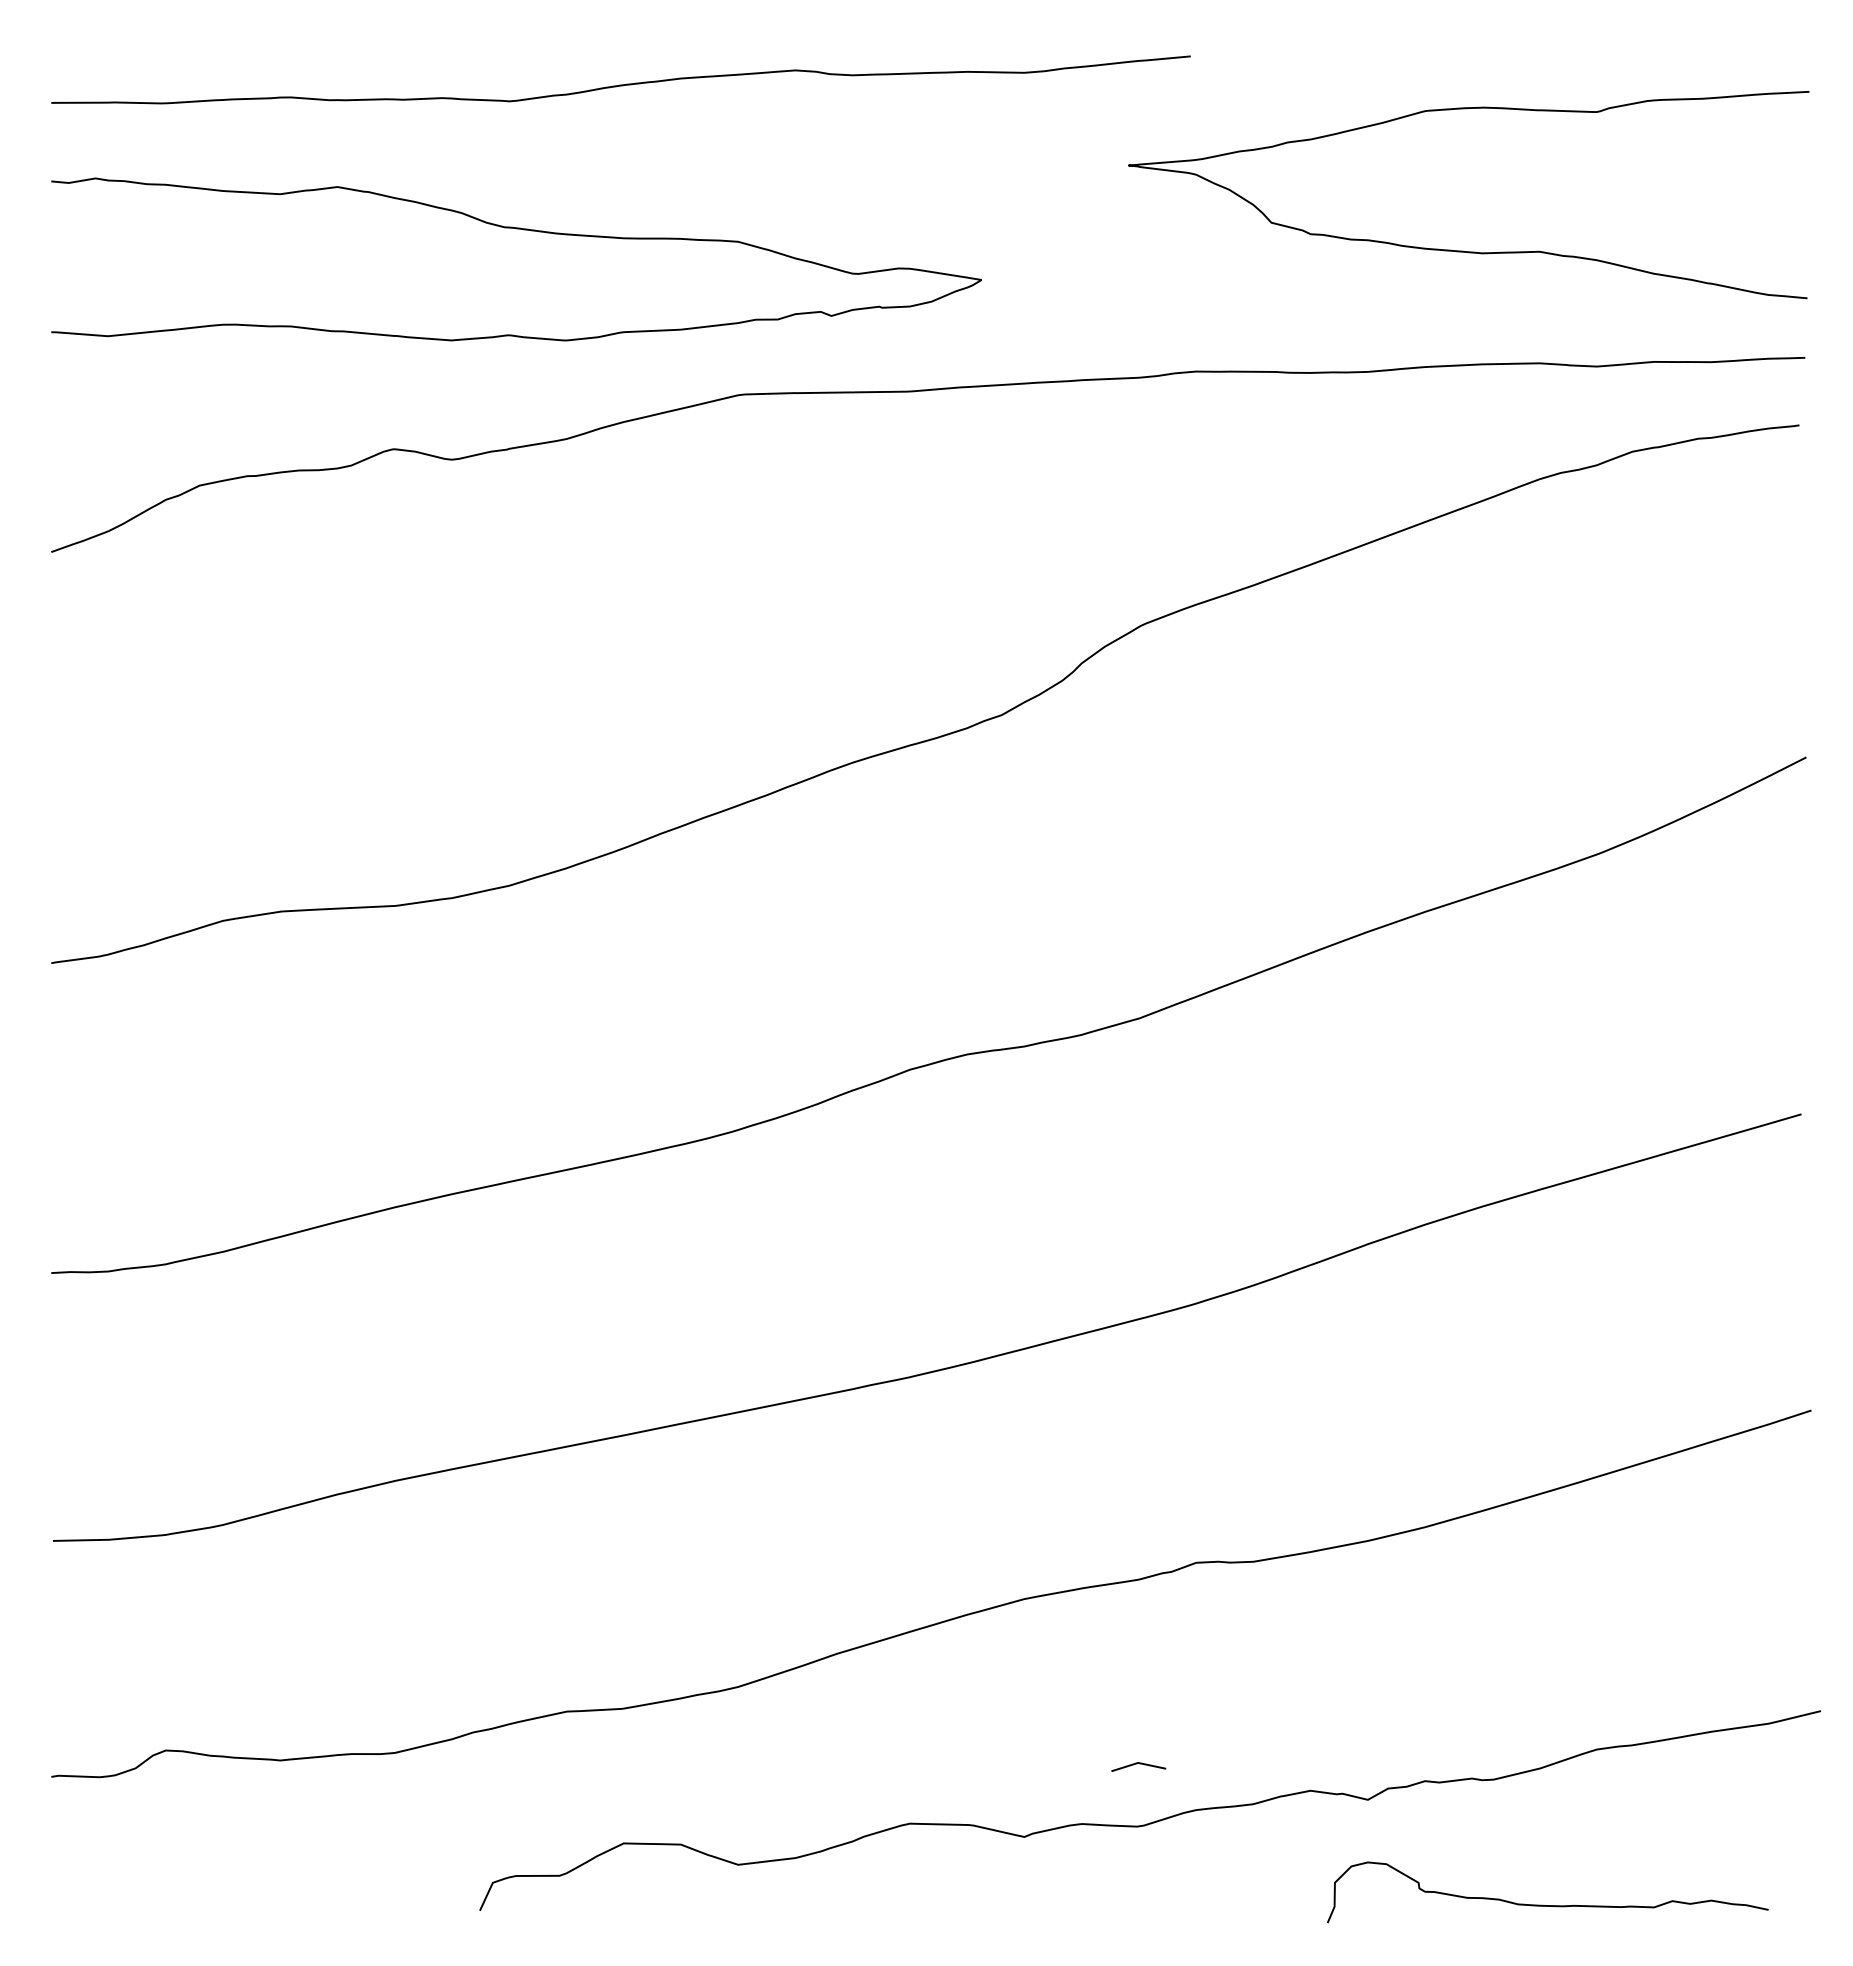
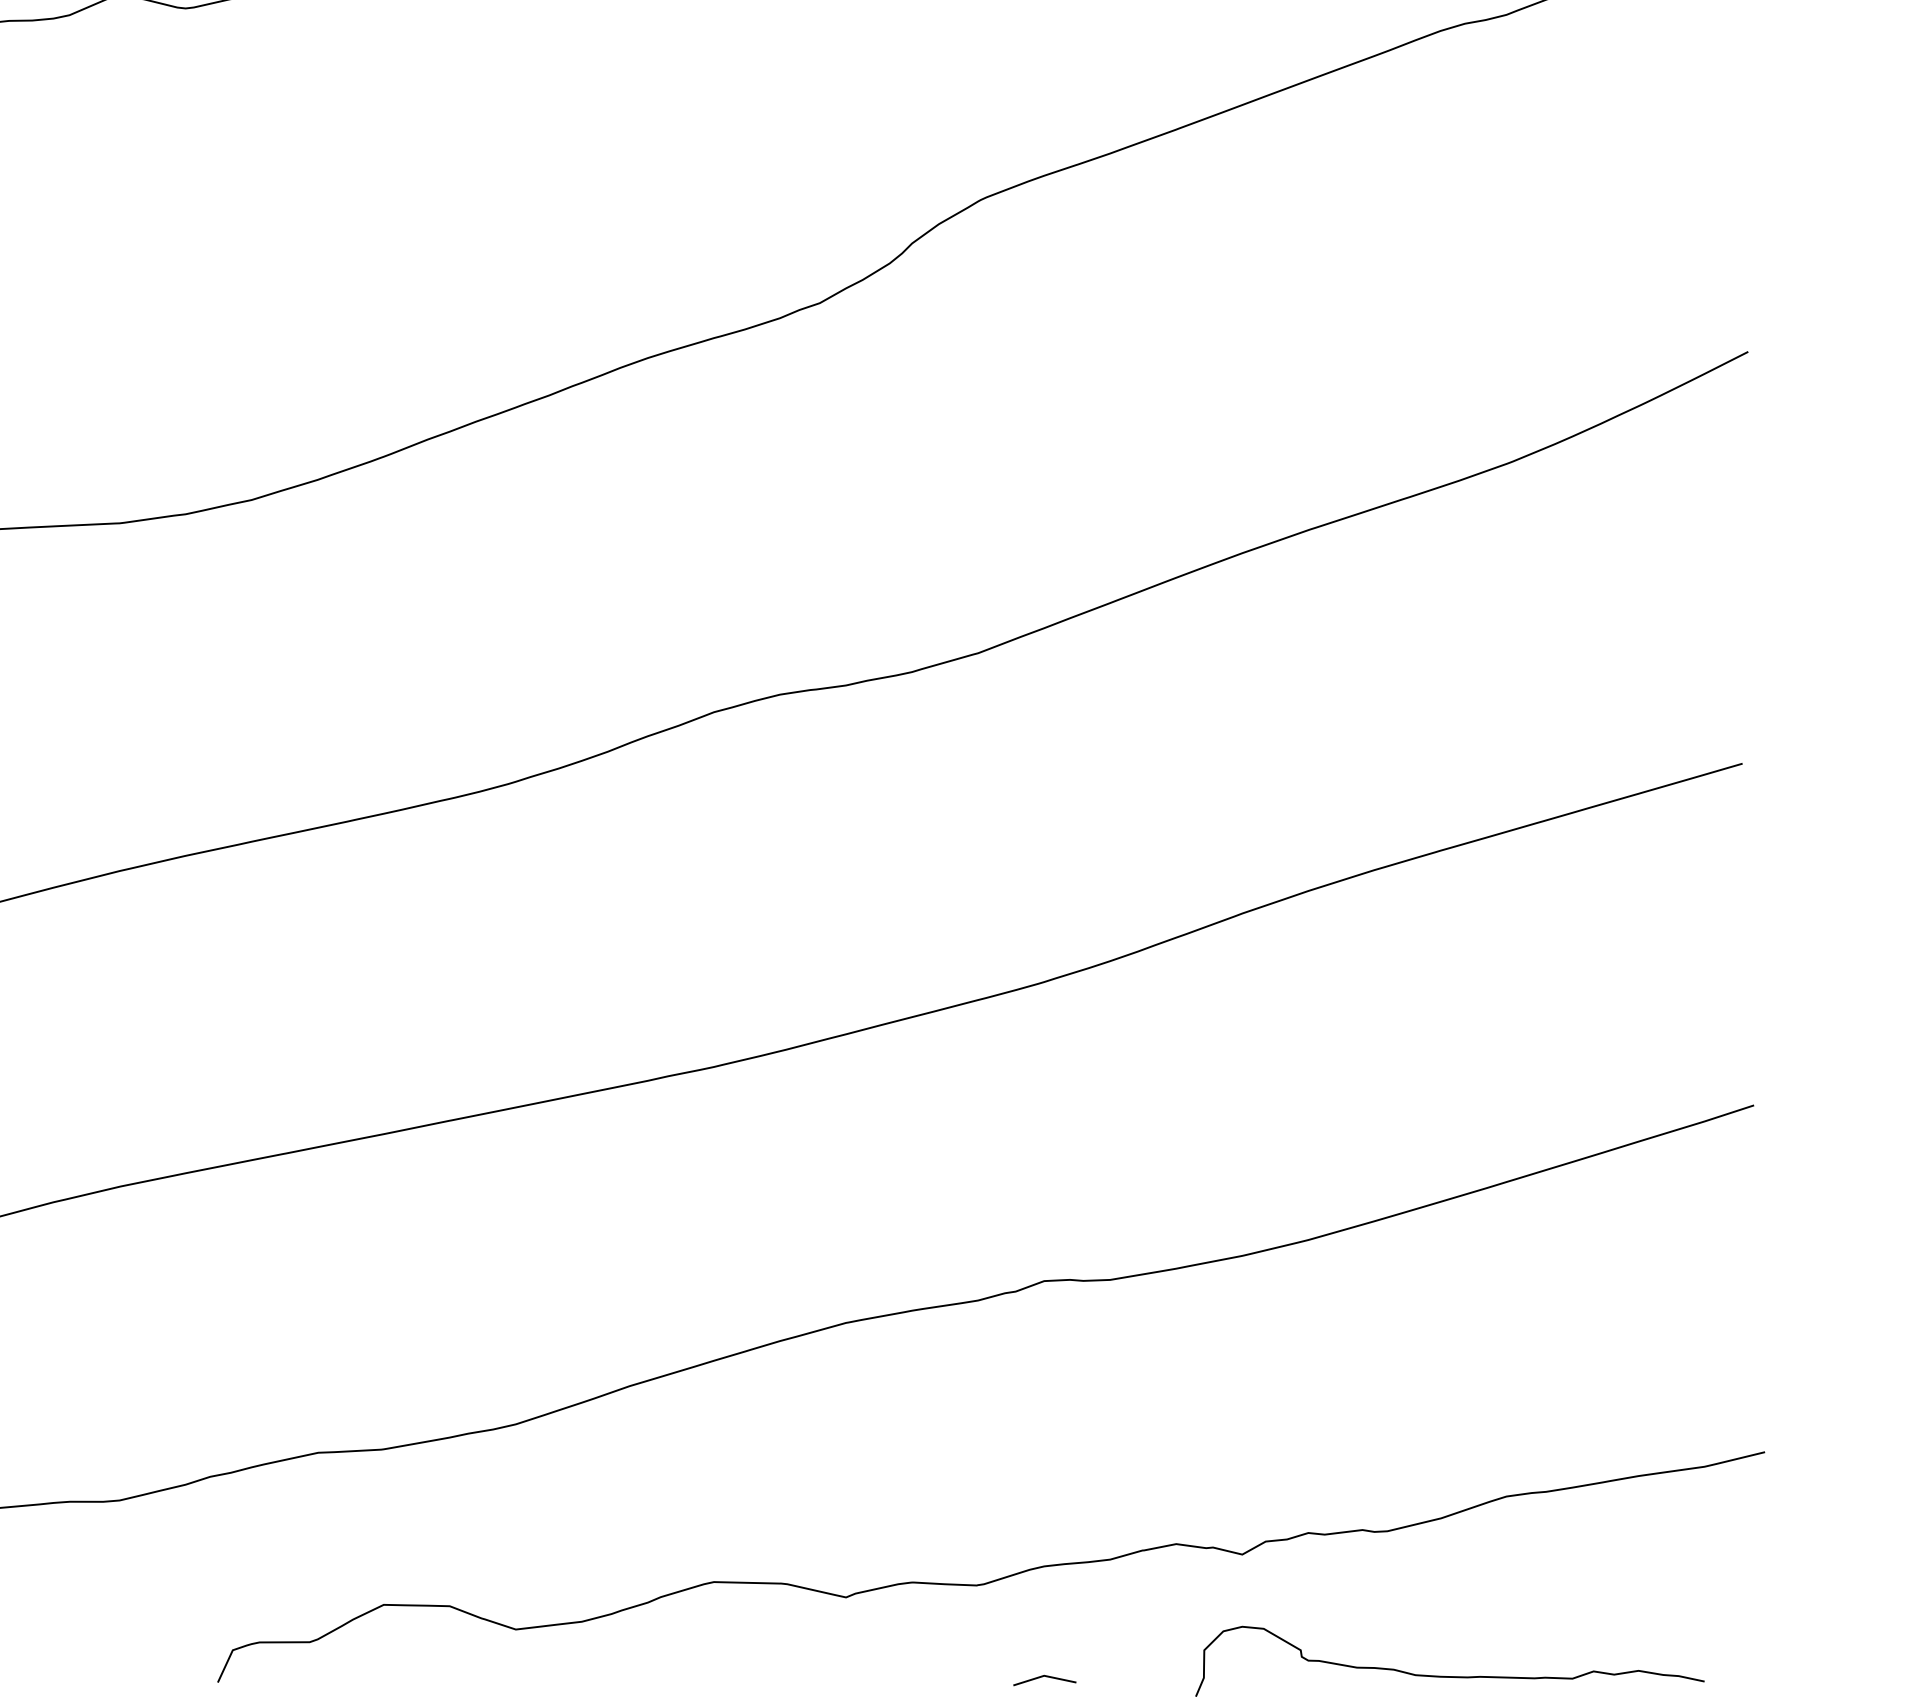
line: (1137, 1764) -> (1043, 1677), moved

